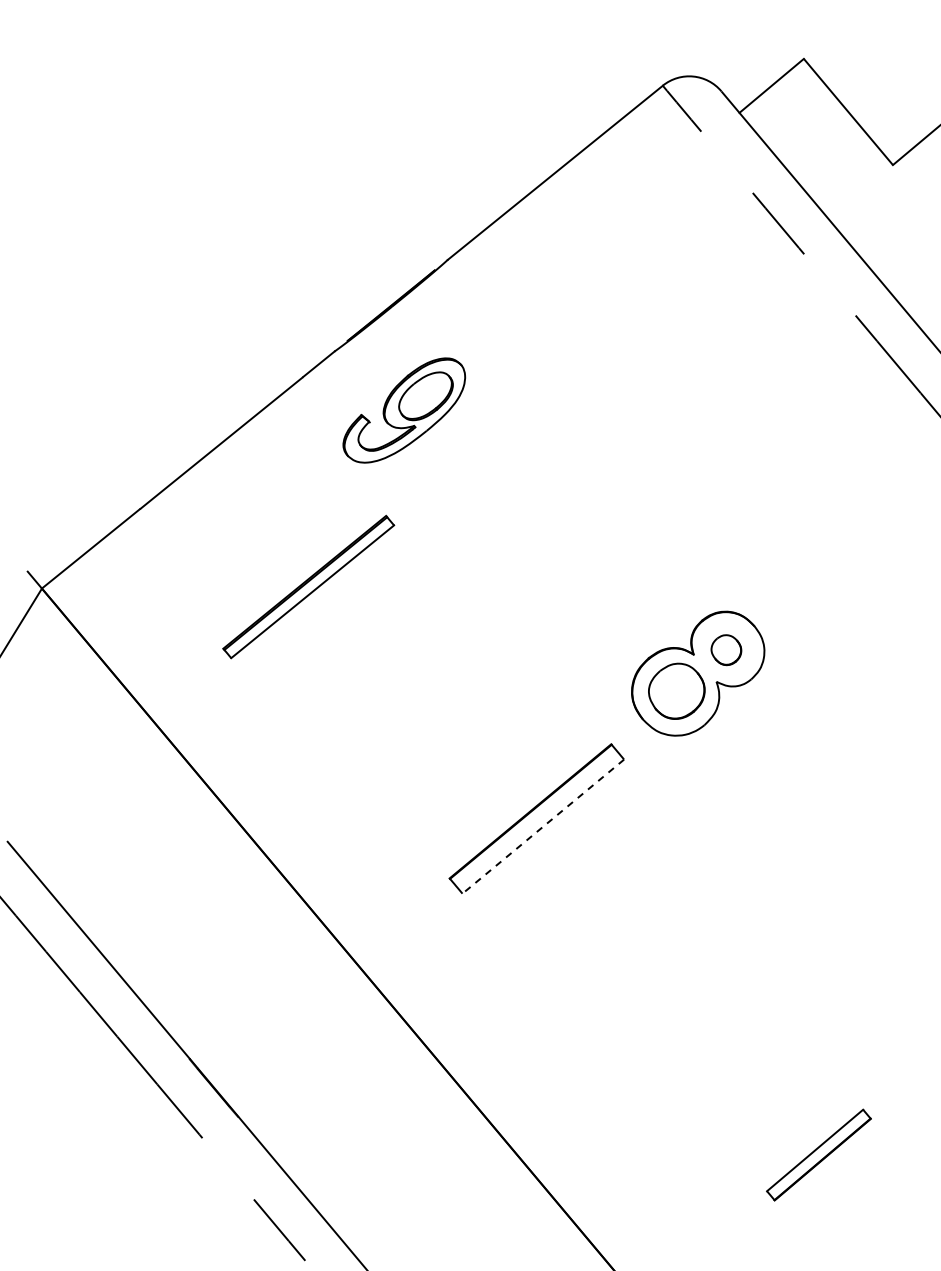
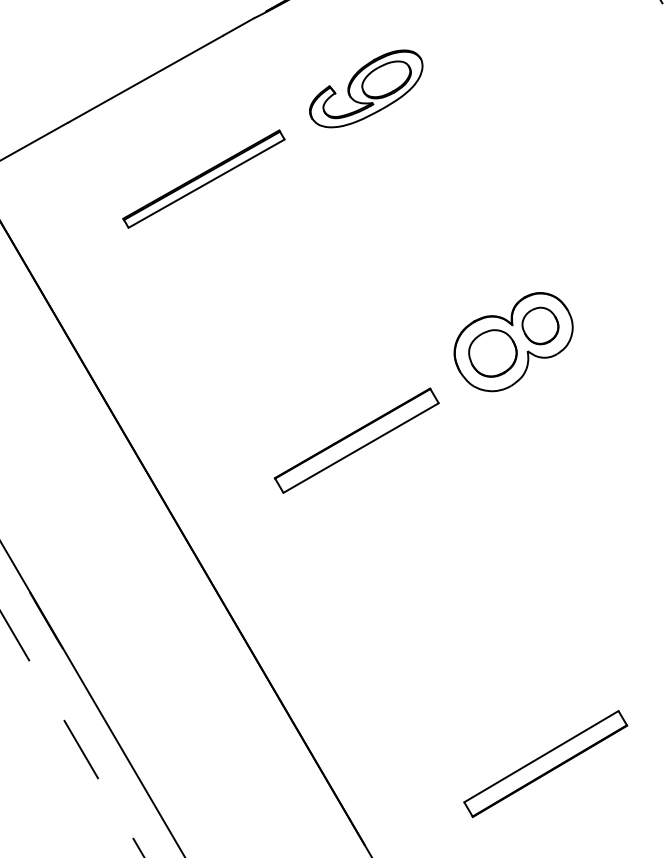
part: (404, 410) -> (366, 88), moved
part: (308, 586) -> (203, 178), moved
part: (726, 649) -> (540, 325), size x1.43
line: (543, 826) -> (361, 447), dashed -> solid
part: (818, 1154) -> (545, 763), size x1.67

